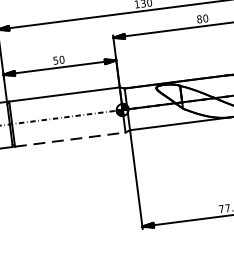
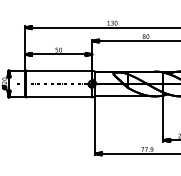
line: (70, 139) -> (59, 97), dashed -> solid

